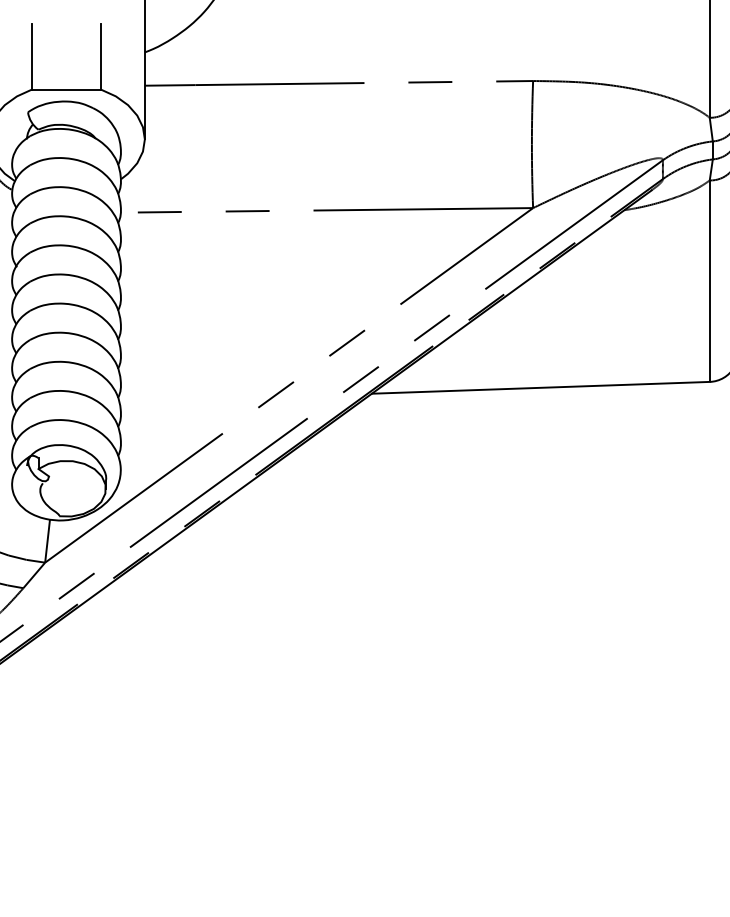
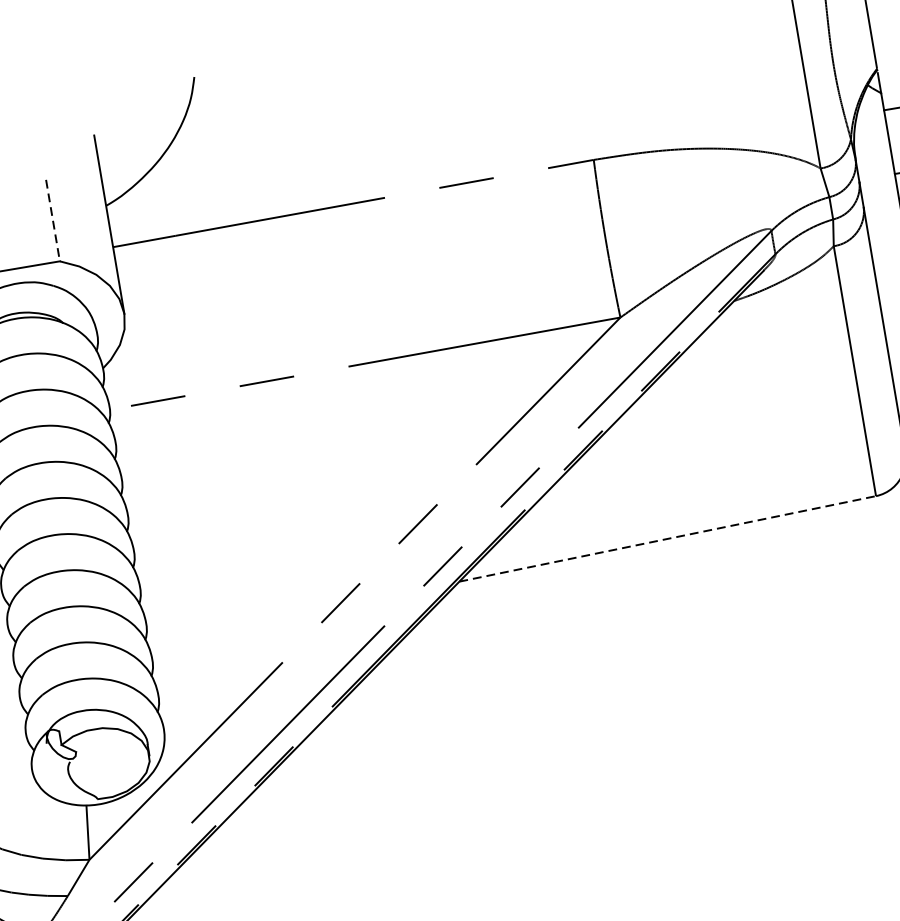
line: (101, 56) -> (53, 220), solid -> dashed
line: (541, 387) -> (668, 538), solid -> dashed

